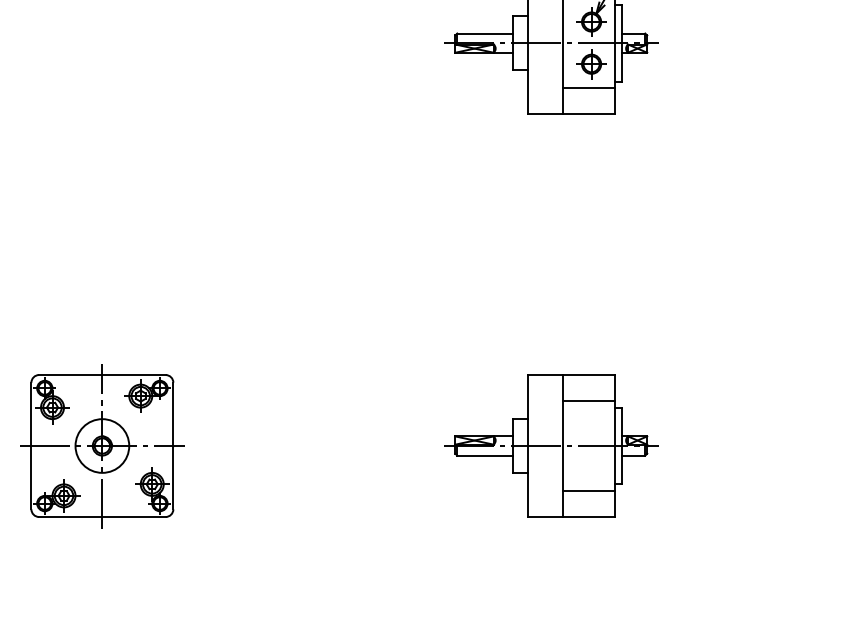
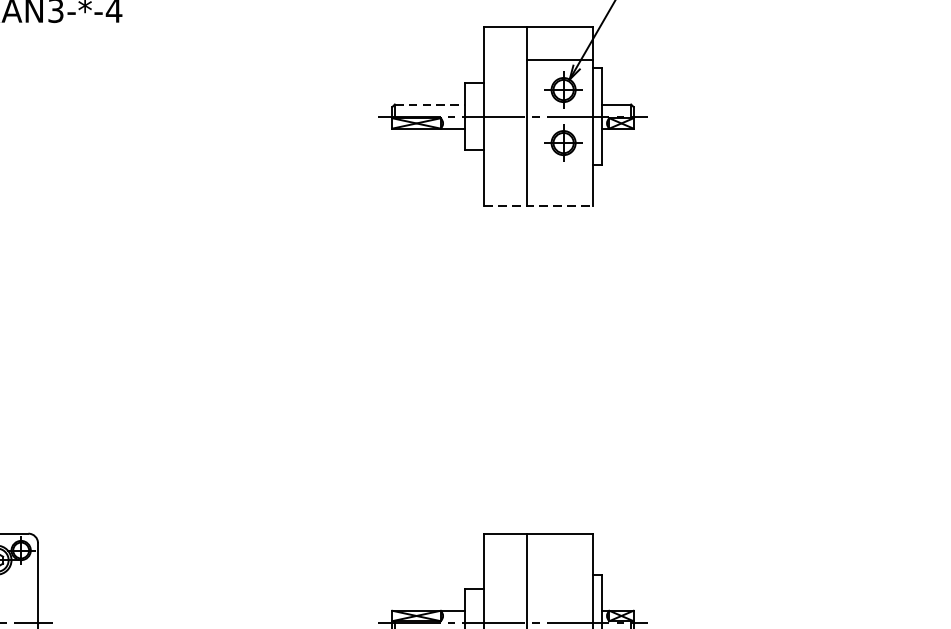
line: (485, 33) -> (430, 104), solid -> dashed
line: (588, 88) -> (559, 173), removed
line: (571, 114) -> (538, 206), solid -> dashed
line: (588, 400) -> (559, 565), removed

